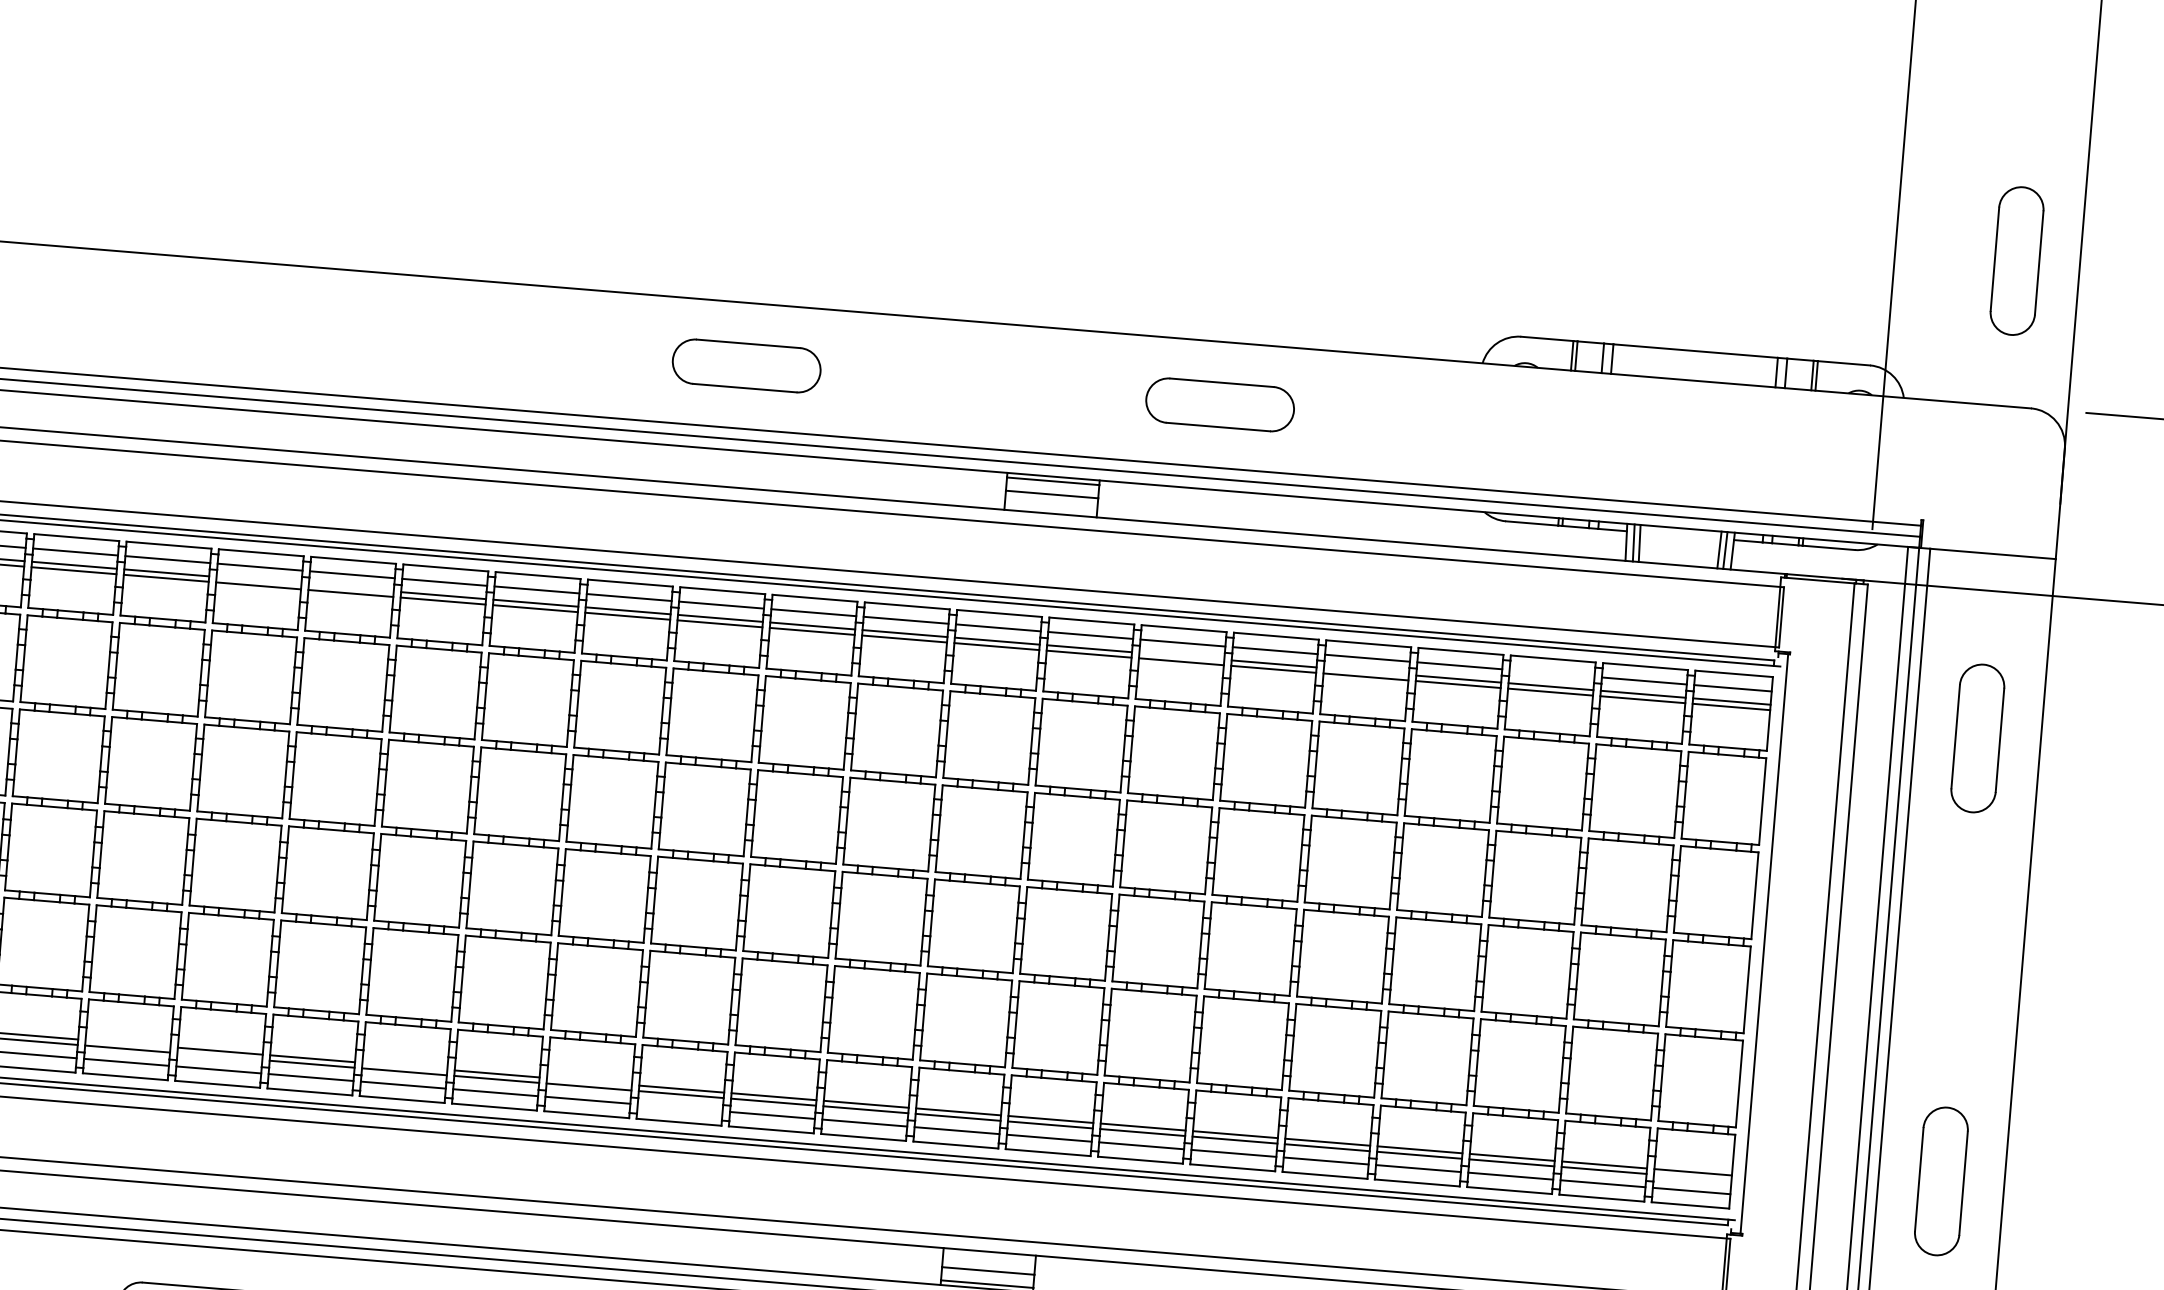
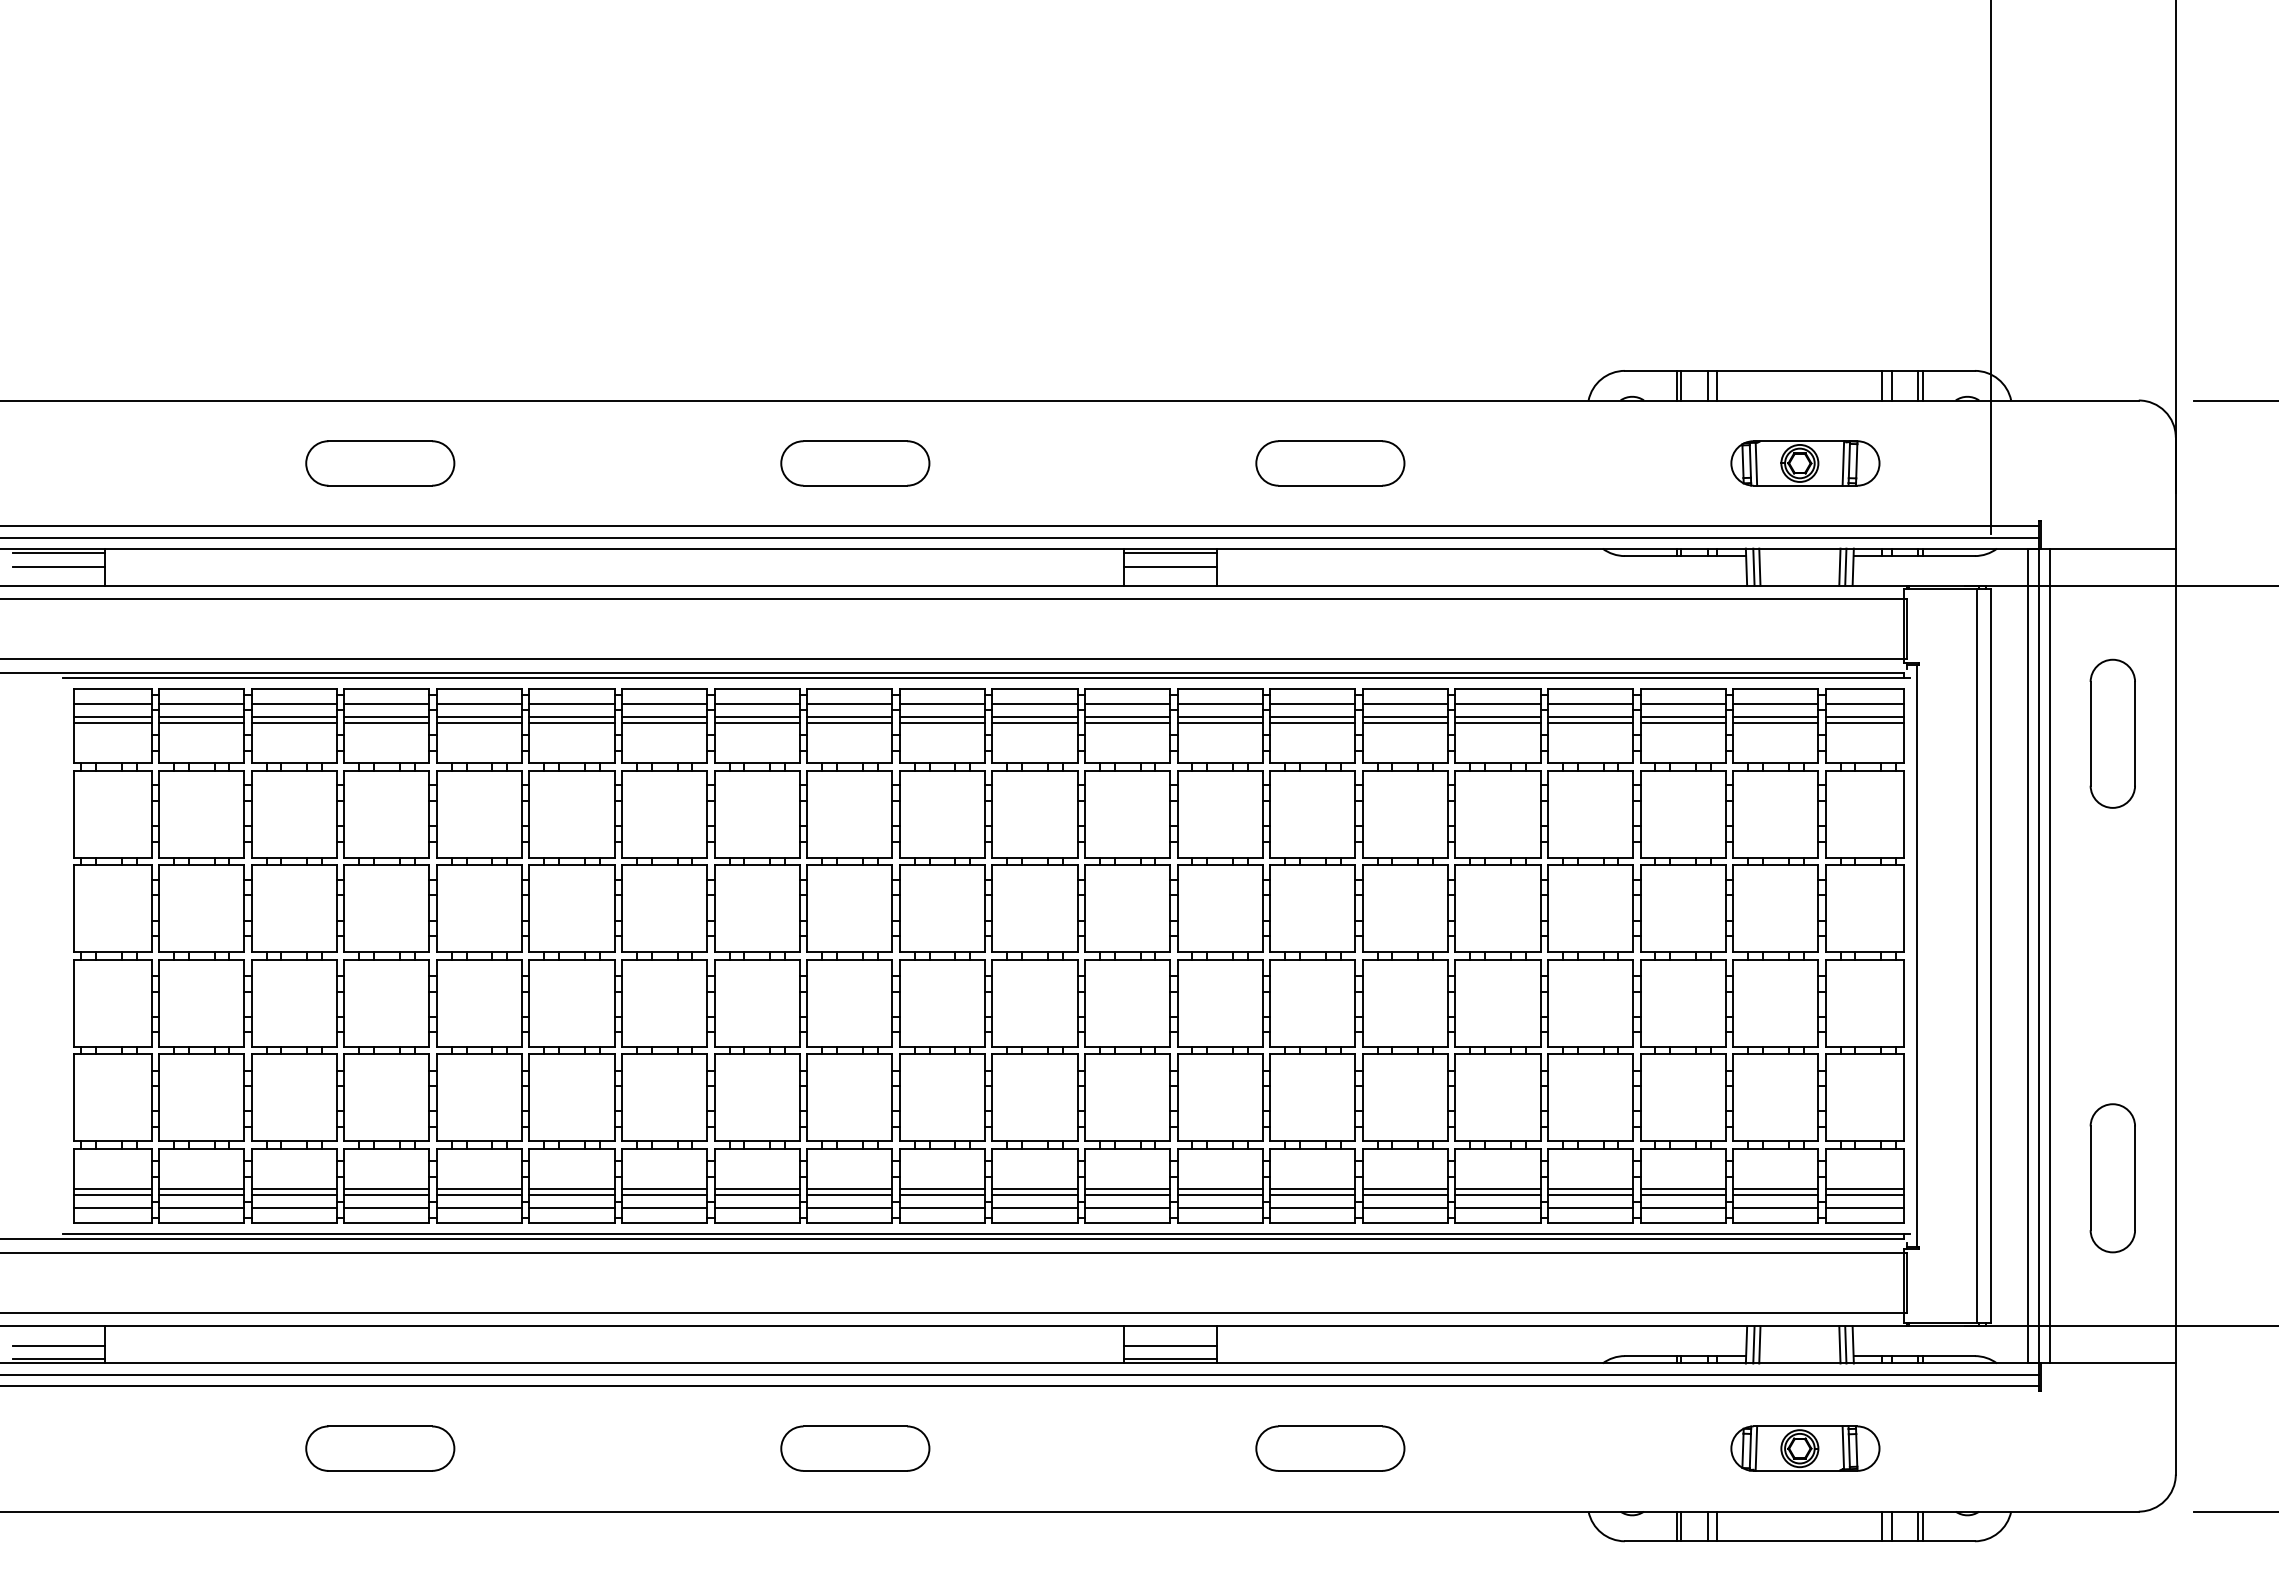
part: (2016, 260) -> (2112, 254), removed
part: (273, 327) -> (380, 463), added
part: (1693, 443) -> (1805, 463), added
line: (258, 580) -> (386, 717), added
line: (351, 588) -> (479, 717), added
line: (1181, 656) -> (1312, 717), added
line: (1365, 671) -> (1497, 717), added
line: (1551, 672) -> (1682, 703), added
line: (127, 1043) -> (293, 1189), added
line: (219, 1056) -> (386, 1194), added
line: (404, 1066) -> (571, 1189), added
line: (588, 1081) -> (756, 1189), added
line: (679, 1108) -> (849, 1208), added
line: (1692, 1177) -> (1864, 1194), added

